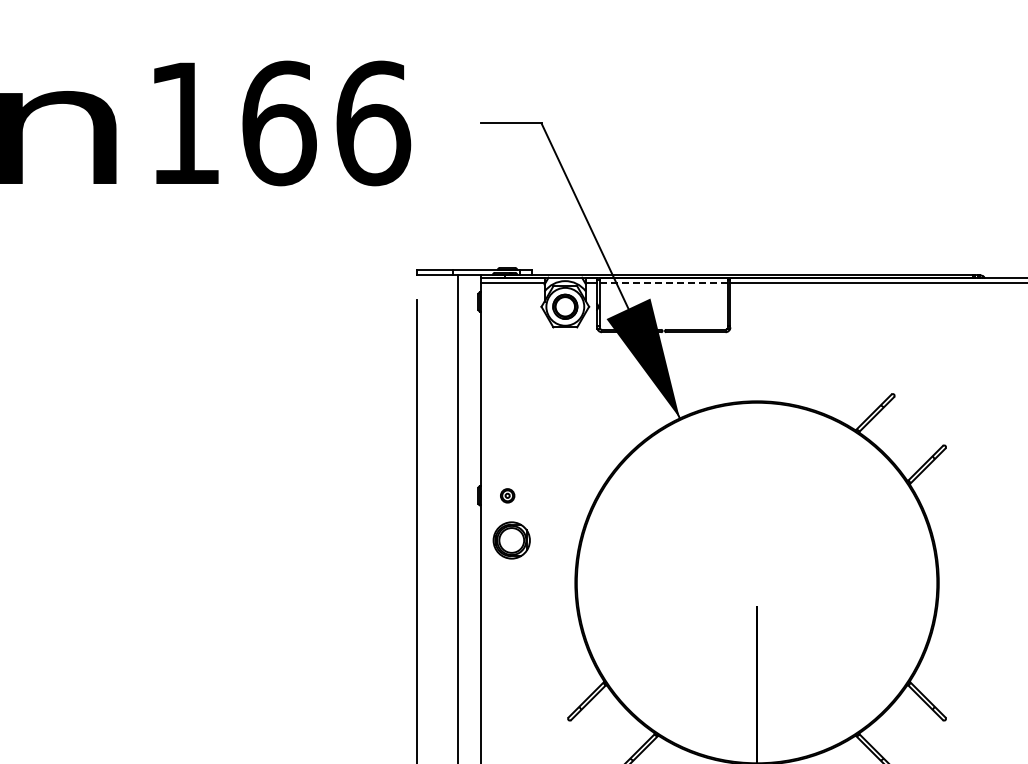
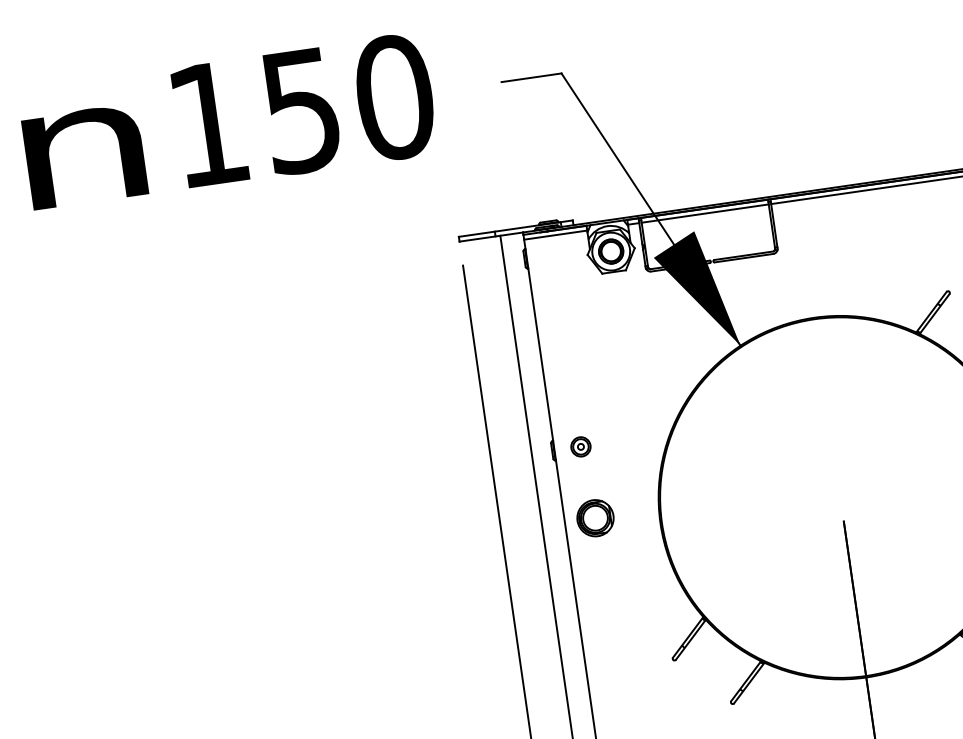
text: (326, 123) -> (348, 104), 166 -> 150
line: (664, 282) -> (705, 213), dashed -> solid
part: (507, 495) -> (580, 446), size x1.43
part: (511, 540) -> (595, 518), moved

